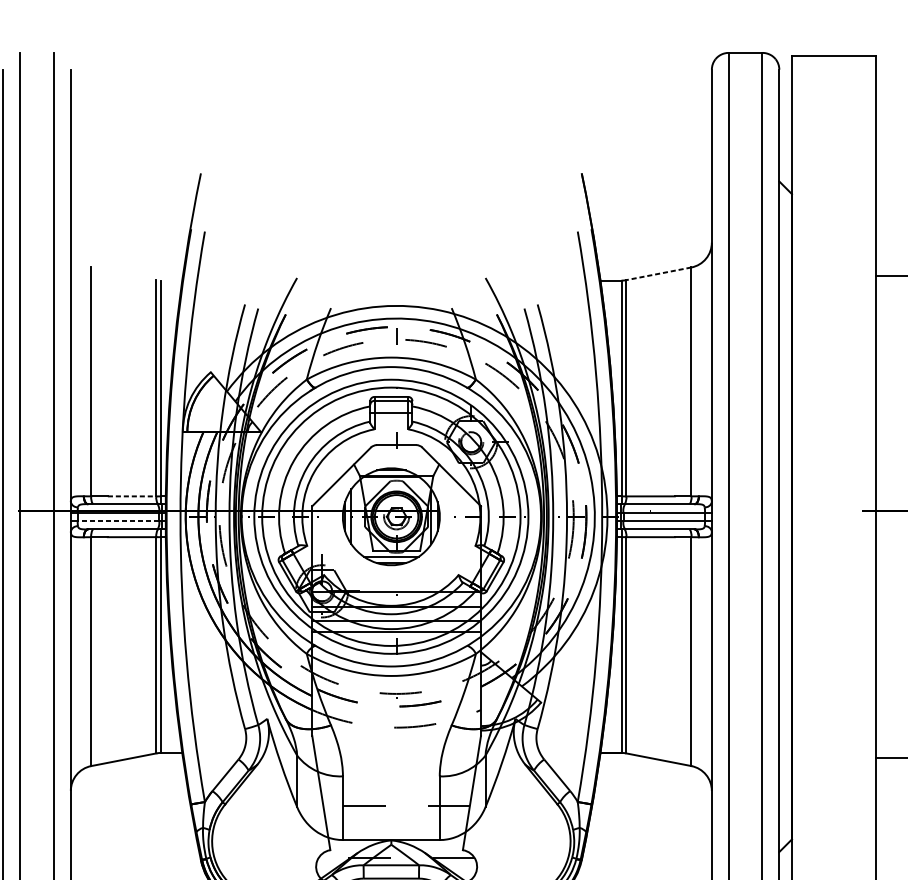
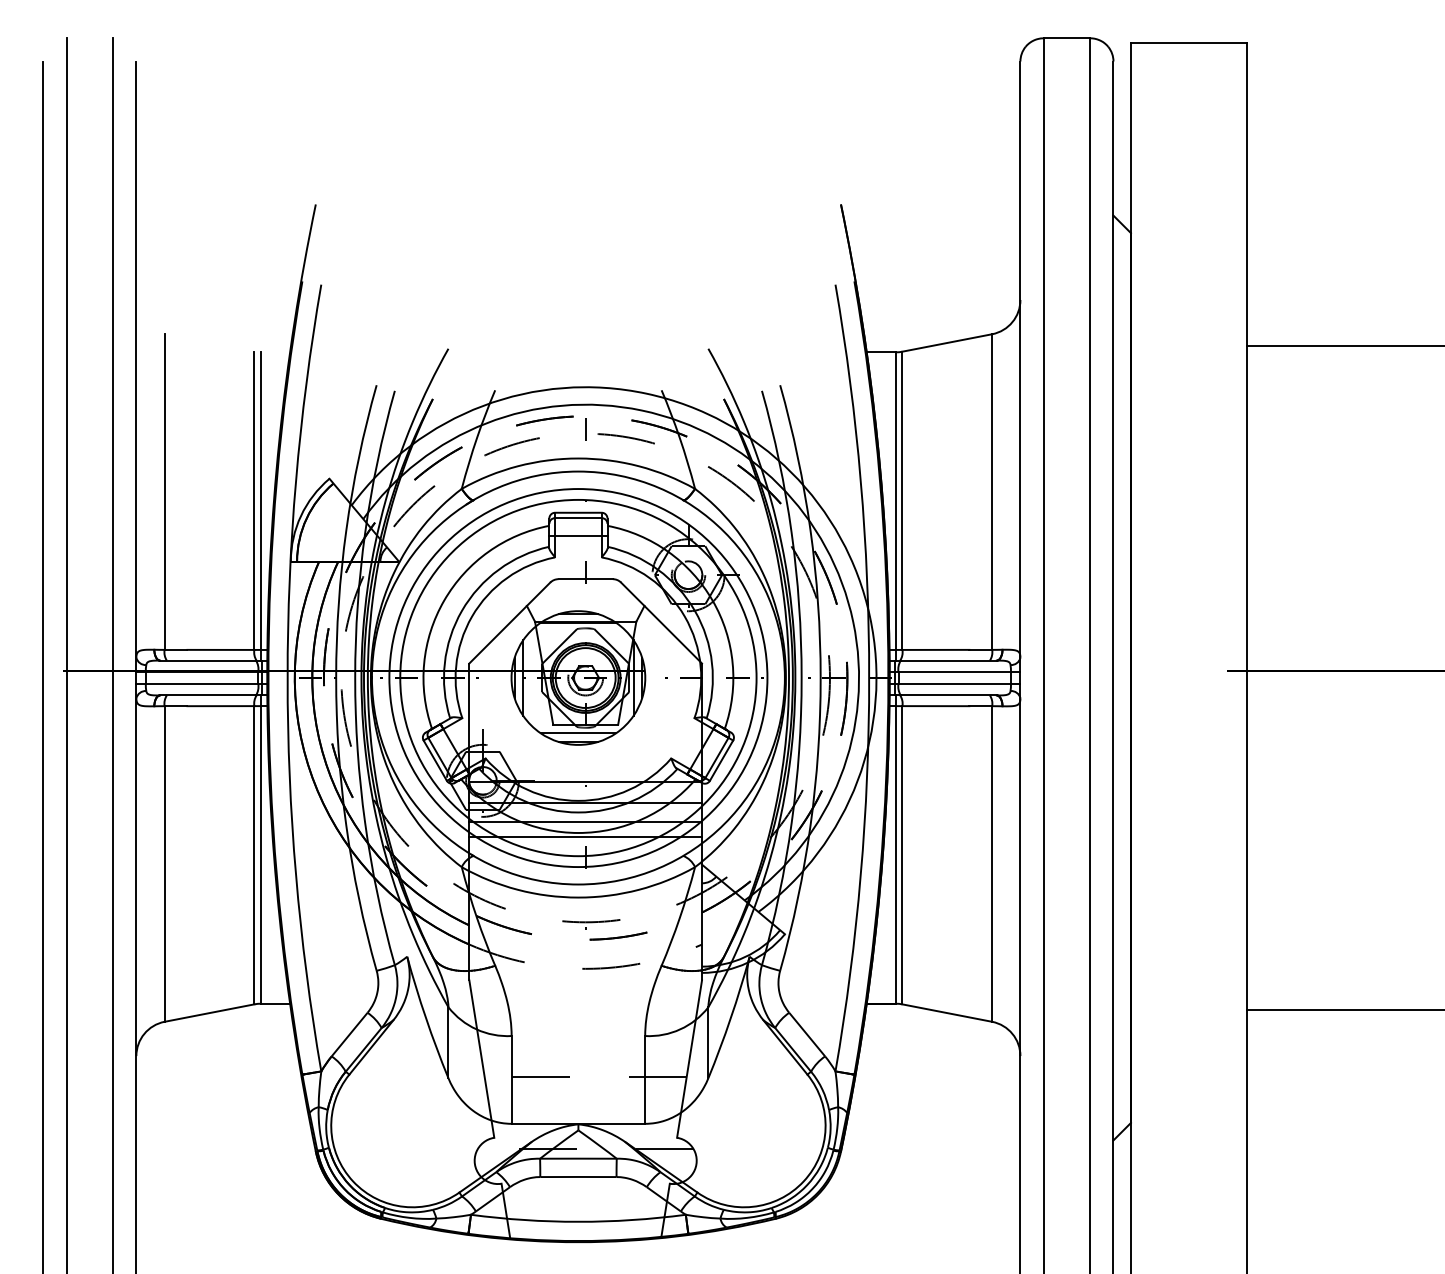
line: (658, 273) -> (947, 342), dashed -> solid
line: (132, 496) -> (221, 649), dashed -> solid
line: (118, 520) -> (201, 683), dashed -> solid

